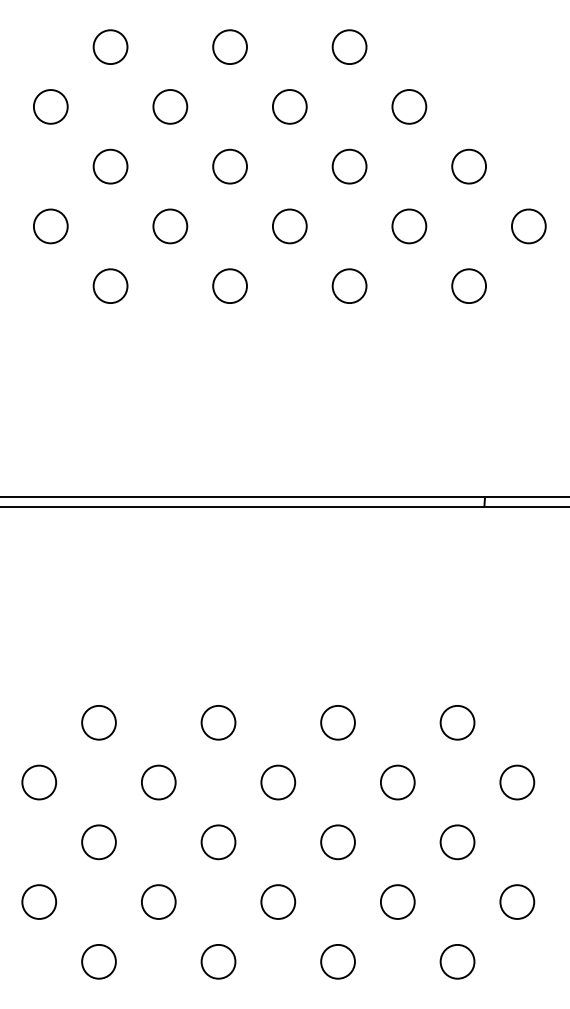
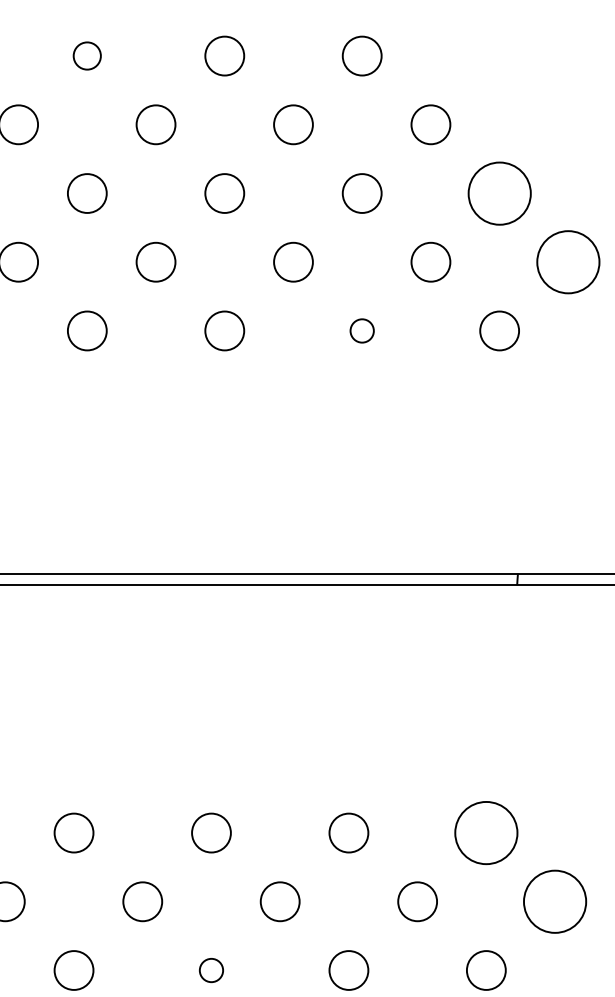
circle: (110, 46) -> (87, 55), size x0.7
circle: (468, 166) -> (498, 193), size x1.6
circle: (528, 226) -> (567, 262), size x1.6
circle: (349, 286) -> (362, 331), size x0.6
circle: (457, 722) -> (486, 832), size x1.6
circle: (517, 782) -> (555, 901), size x1.6
circle: (218, 842) -> (211, 970), size x0.6

